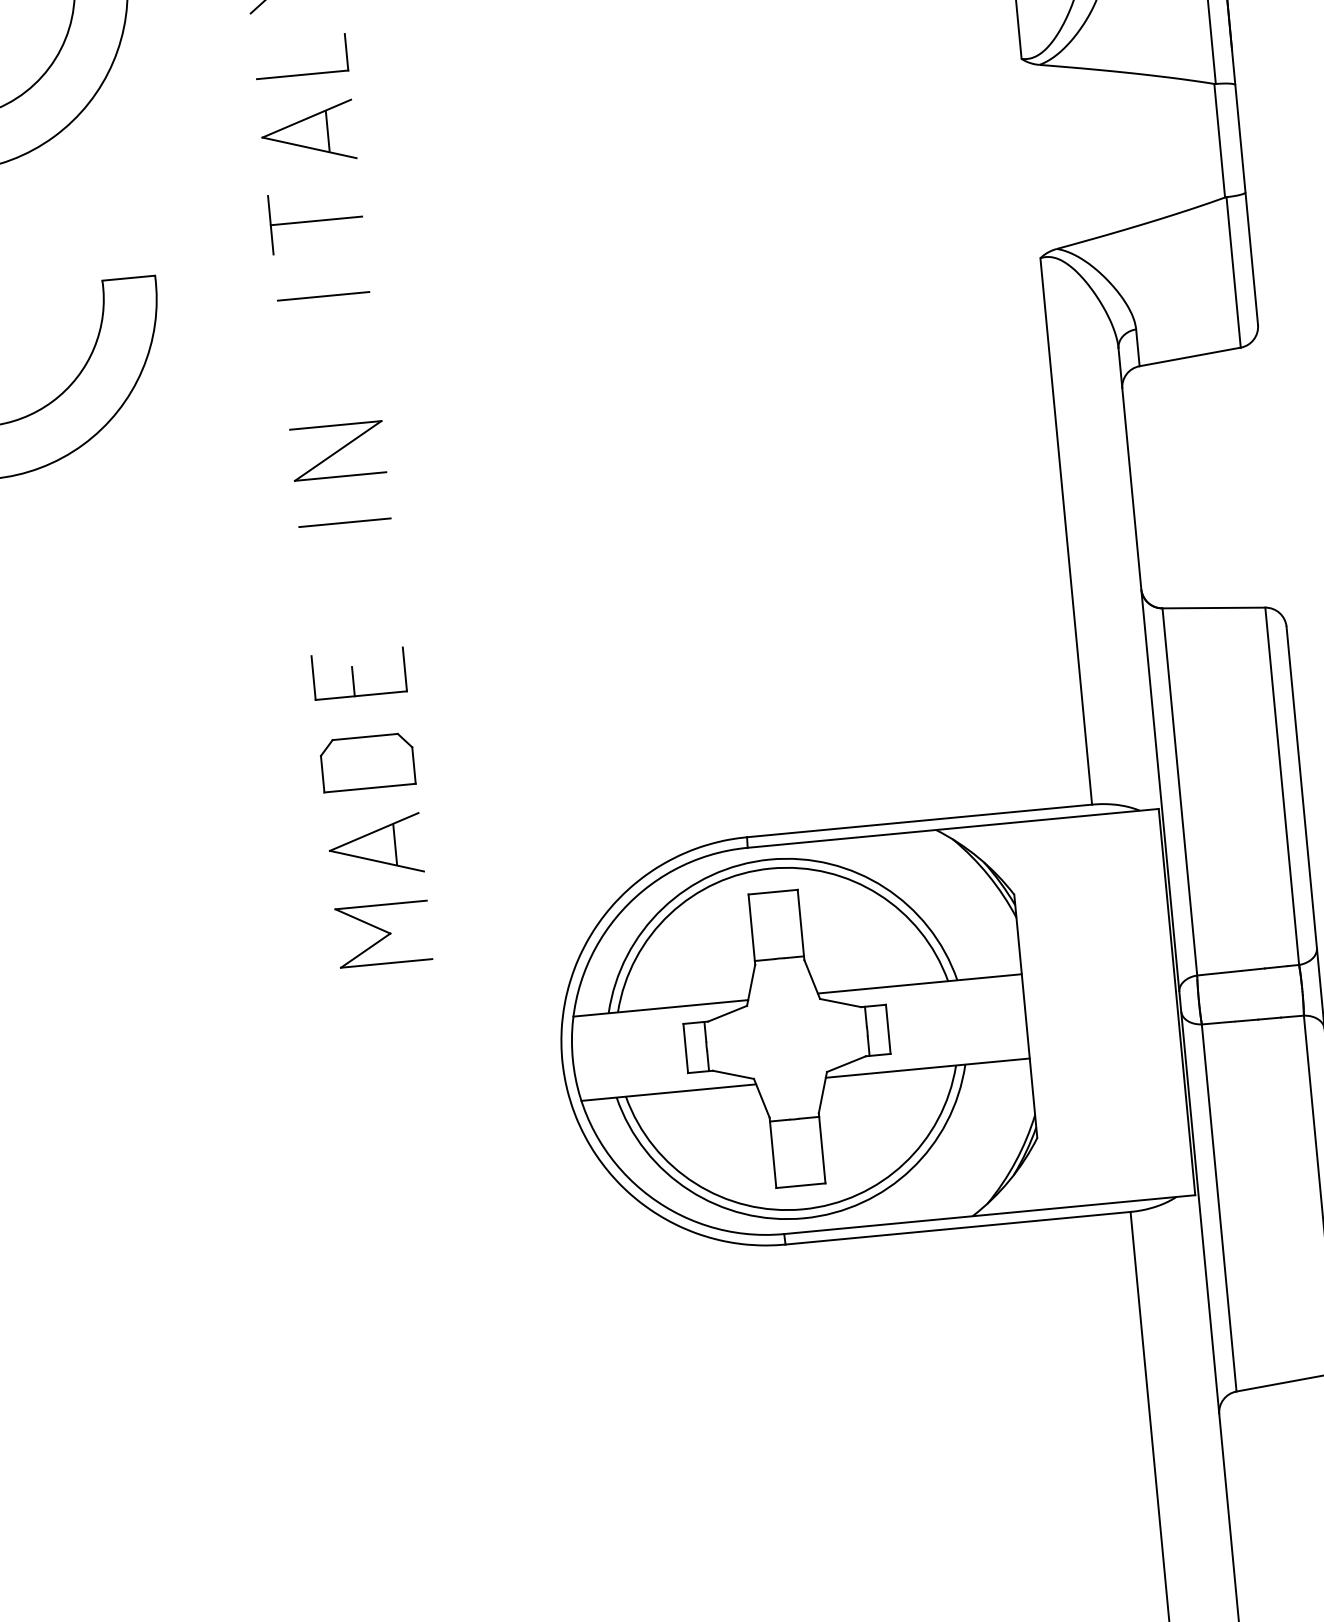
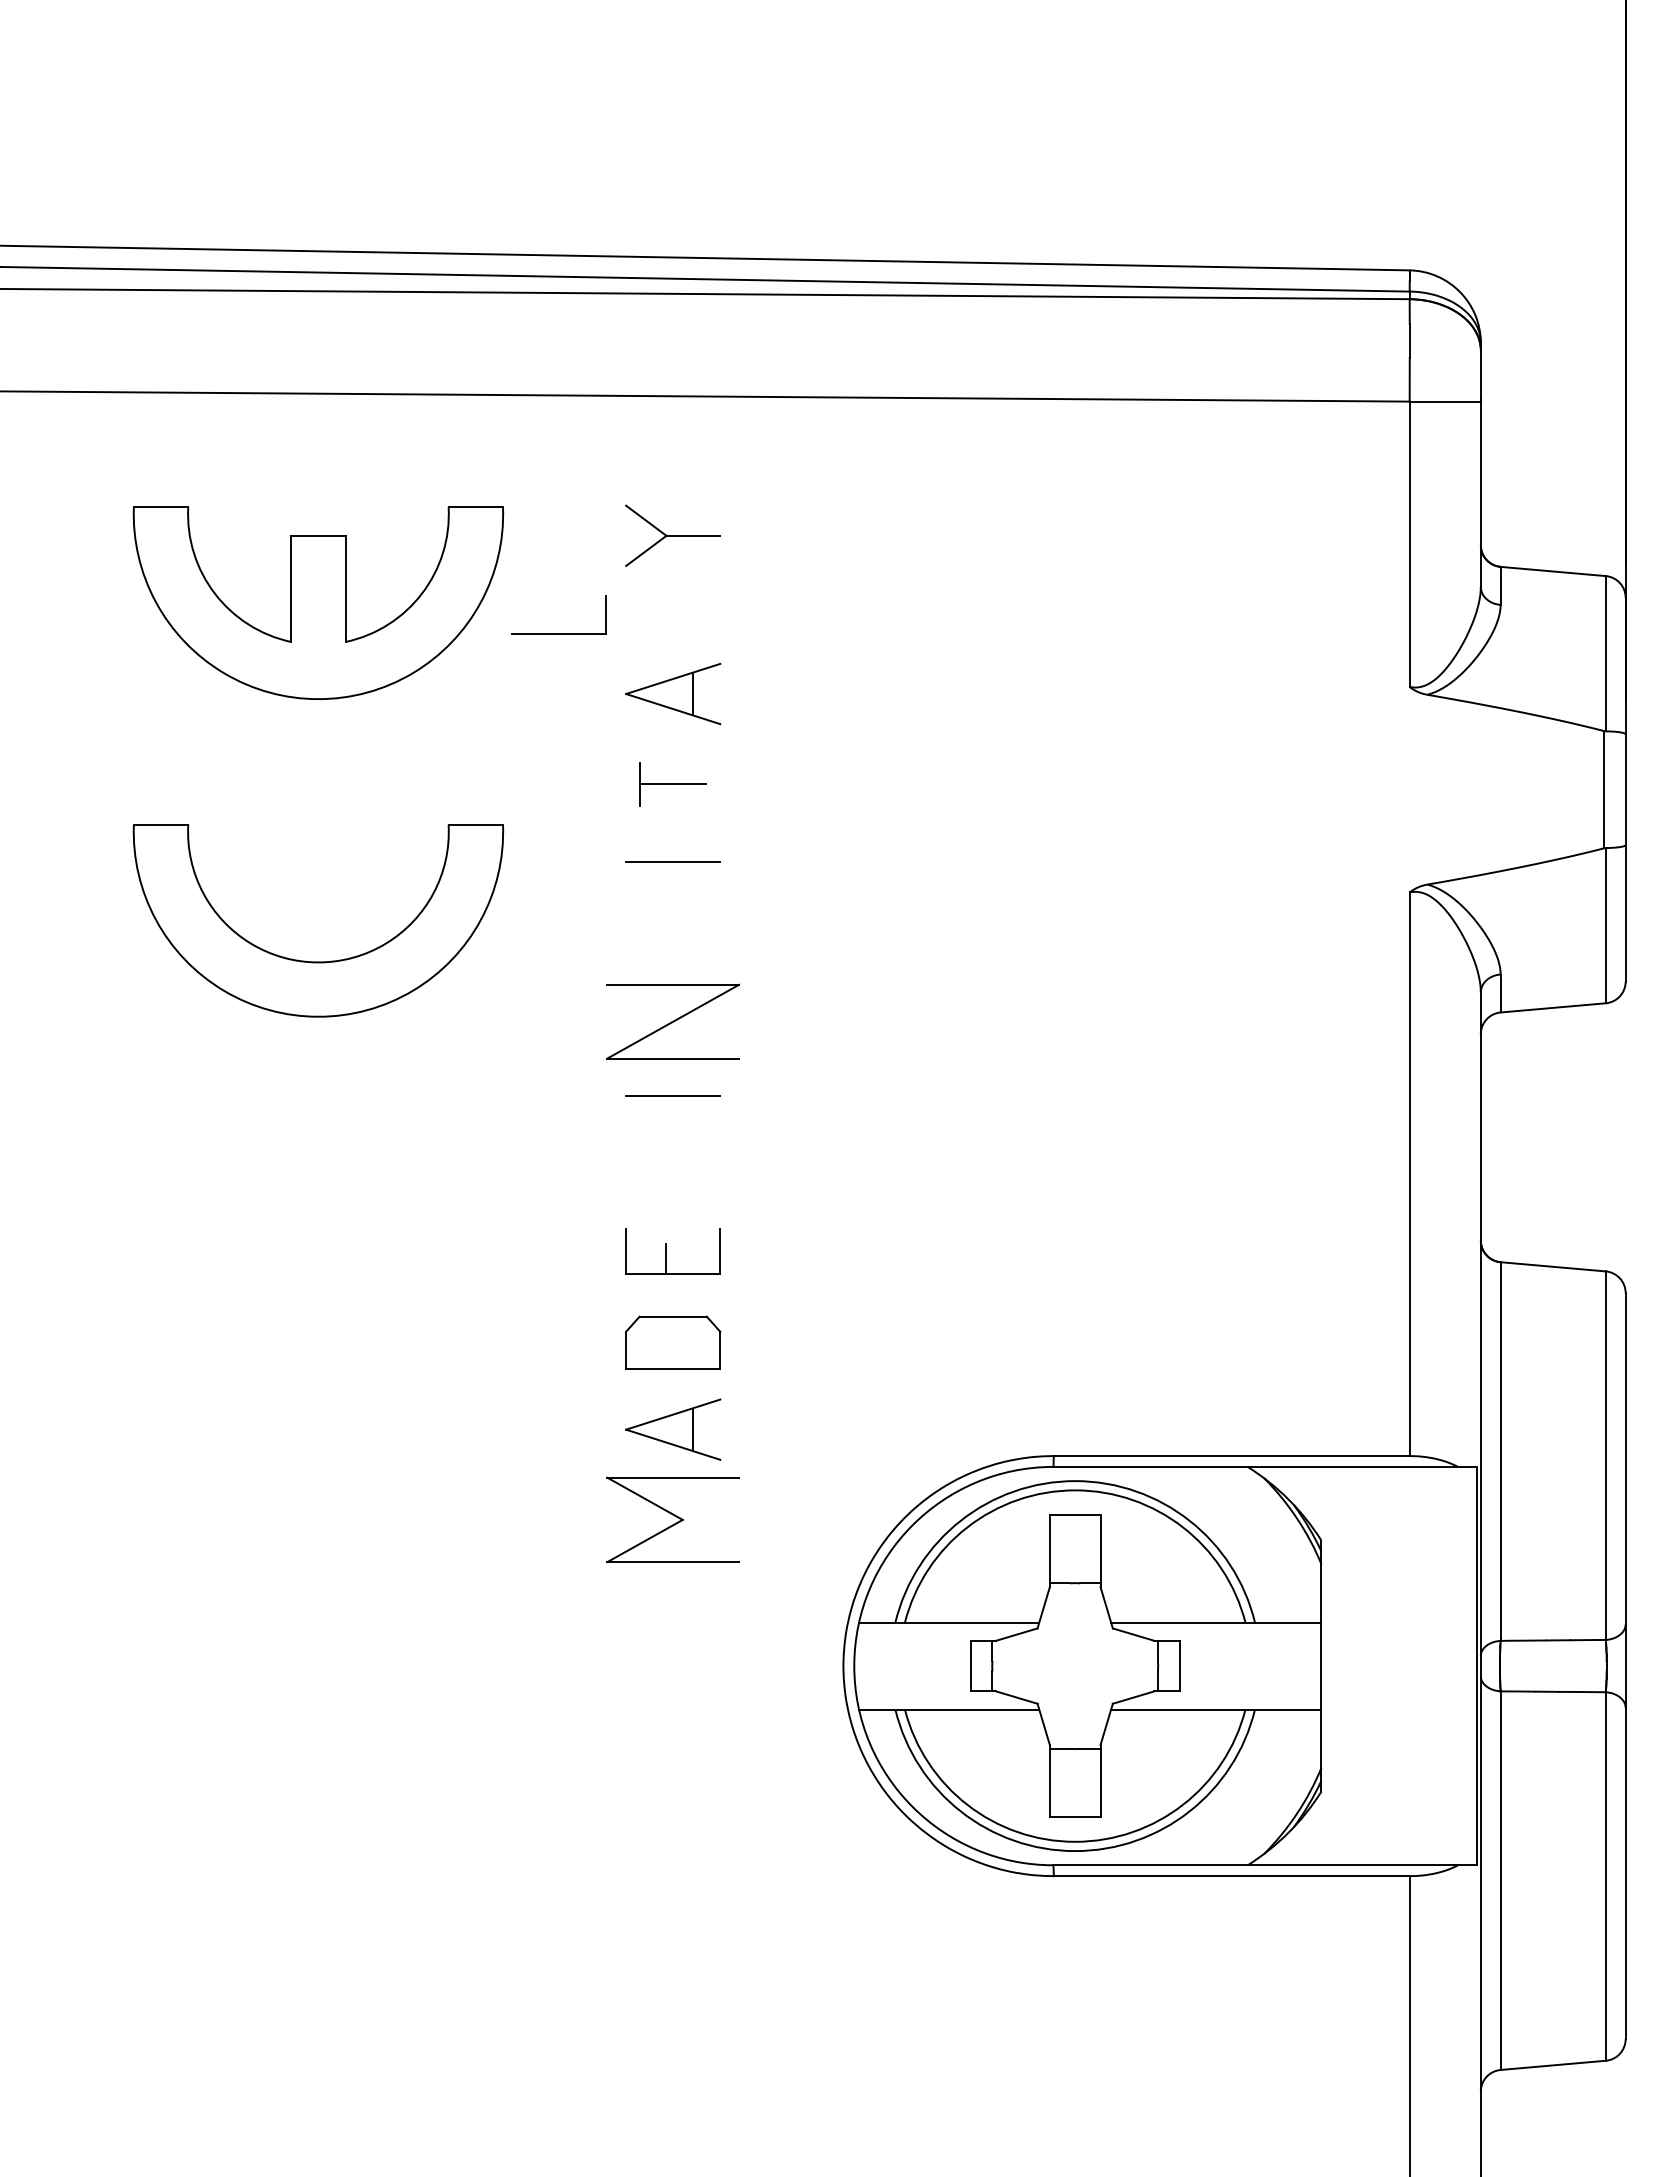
part: (301, 74) -> (558, 633), moved
part: (315, 221) -> (672, 784), size x0.7
part: (338, 450) -> (673, 1021), size x1.4
part: (383, 934) -> (672, 1520), size x1.4

